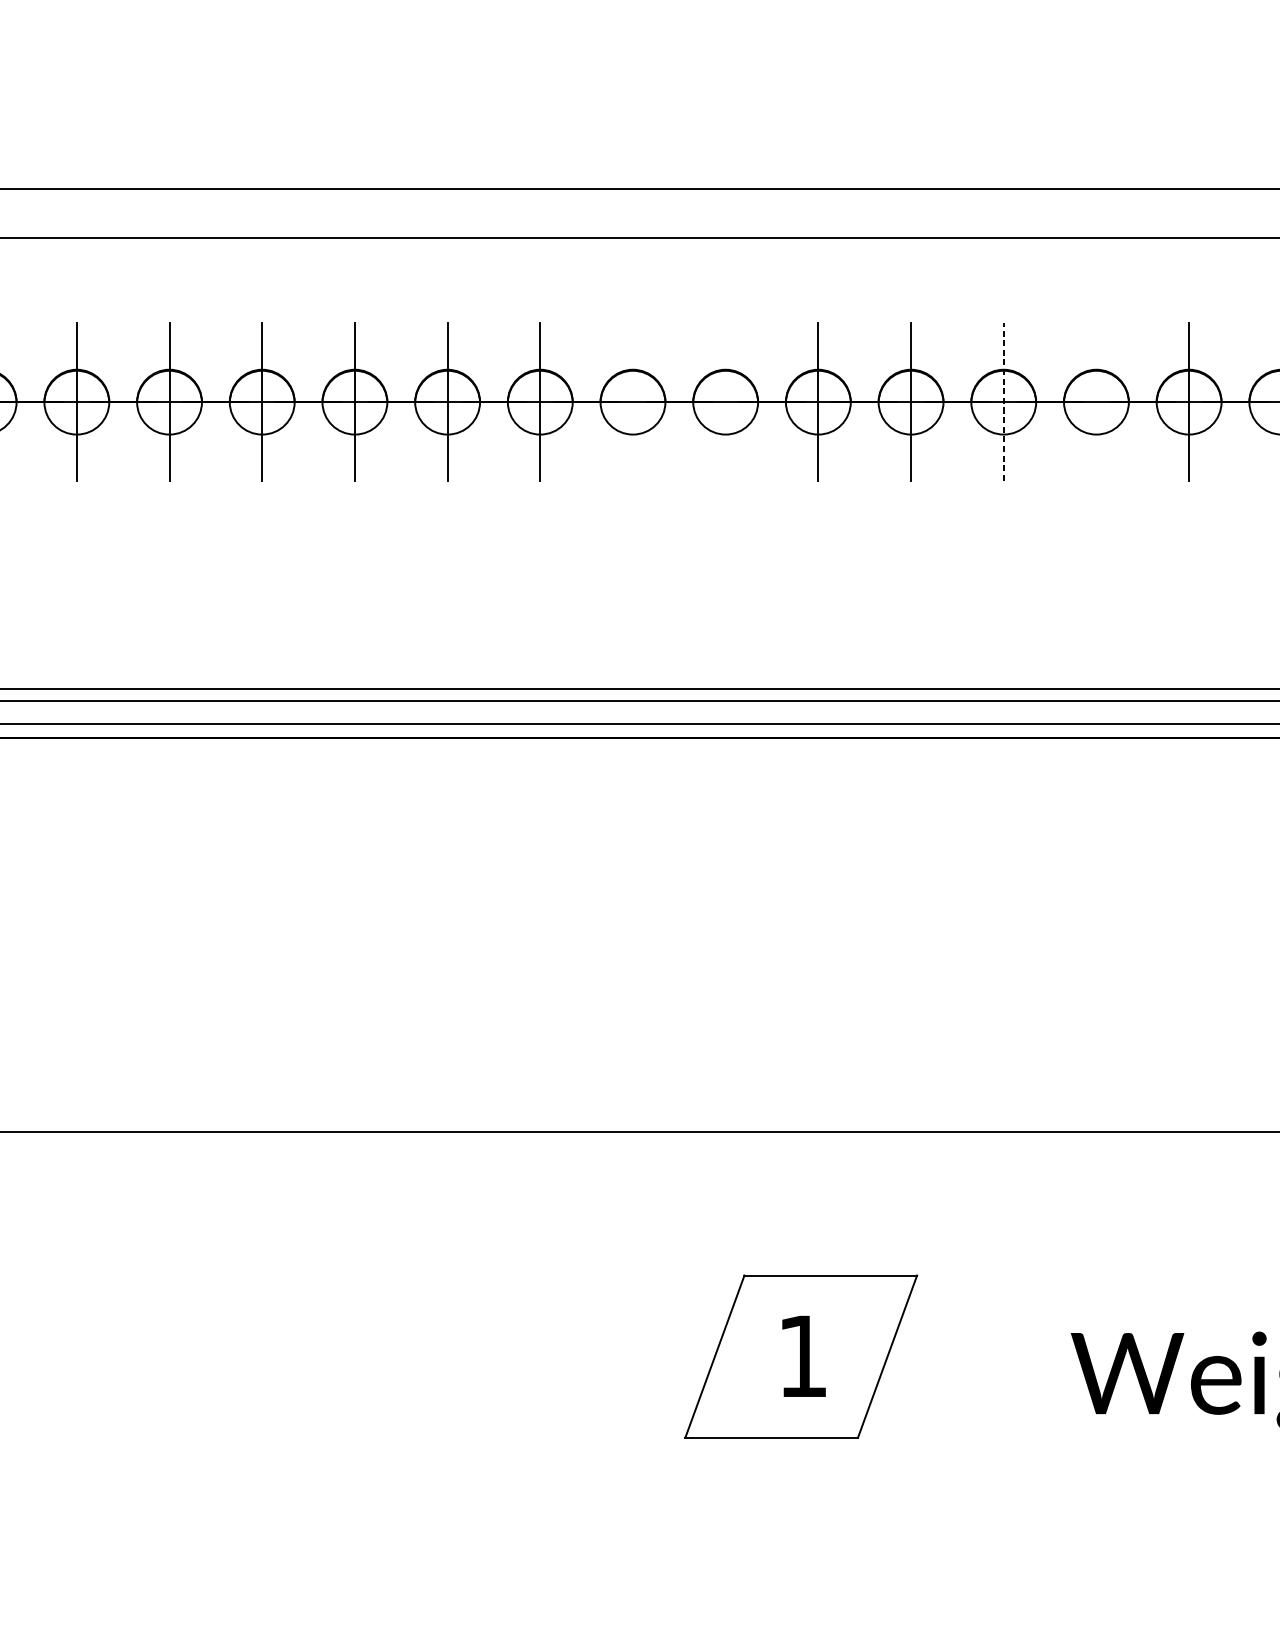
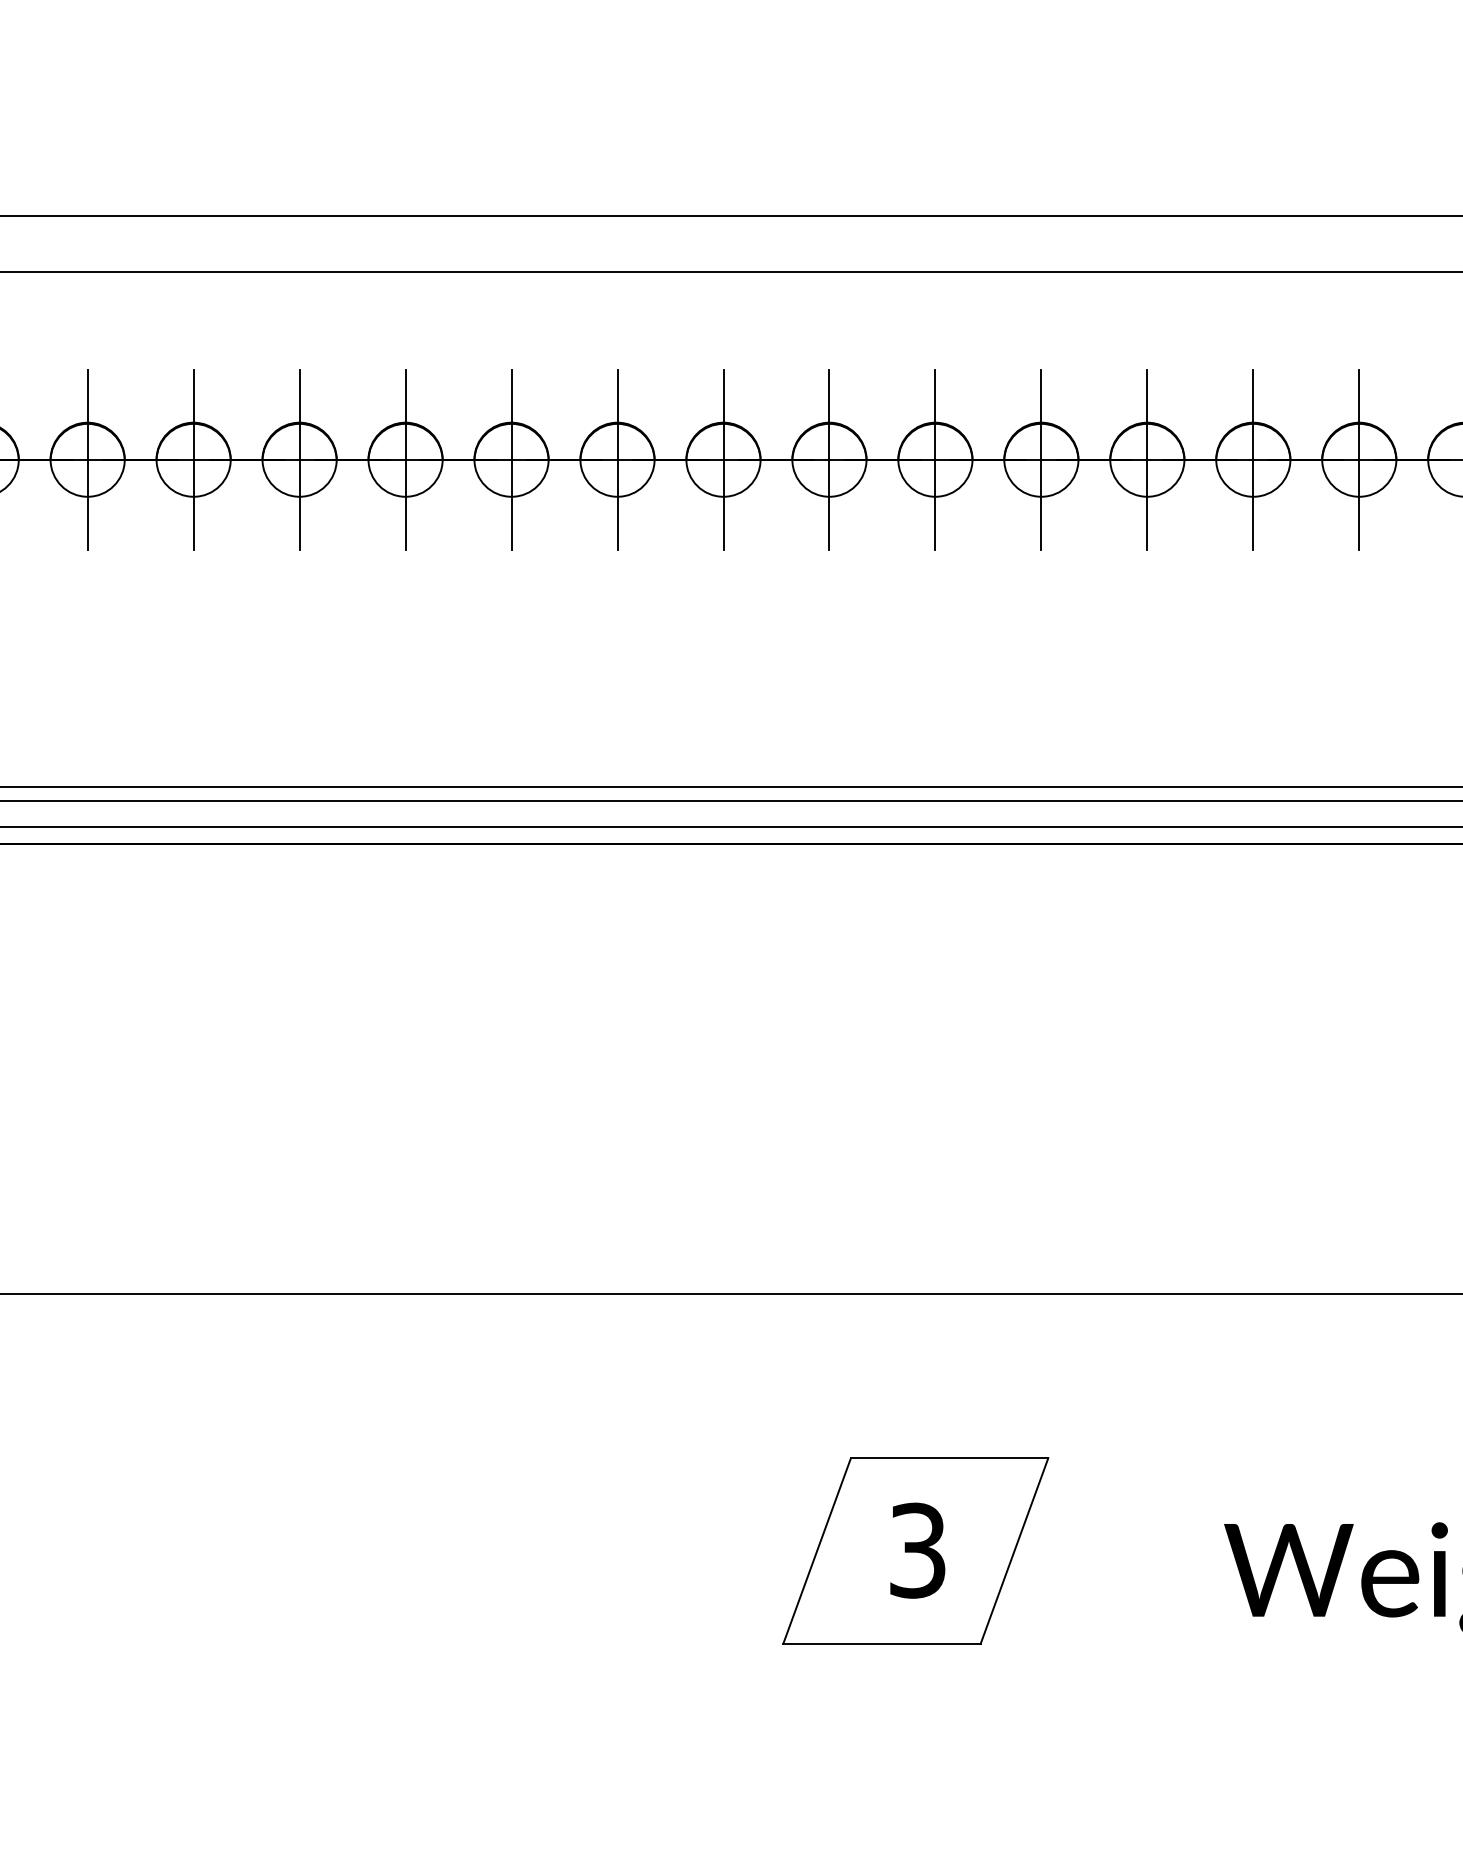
line: (633, 401) -> (723, 459), added
line: (725, 401) -> (829, 459), added
line: (1003, 401) -> (1147, 459), dashed -> solid
line: (1096, 401) -> (1253, 459), added
text: (802, 1356) -> (917, 1550), 1 -> 3

